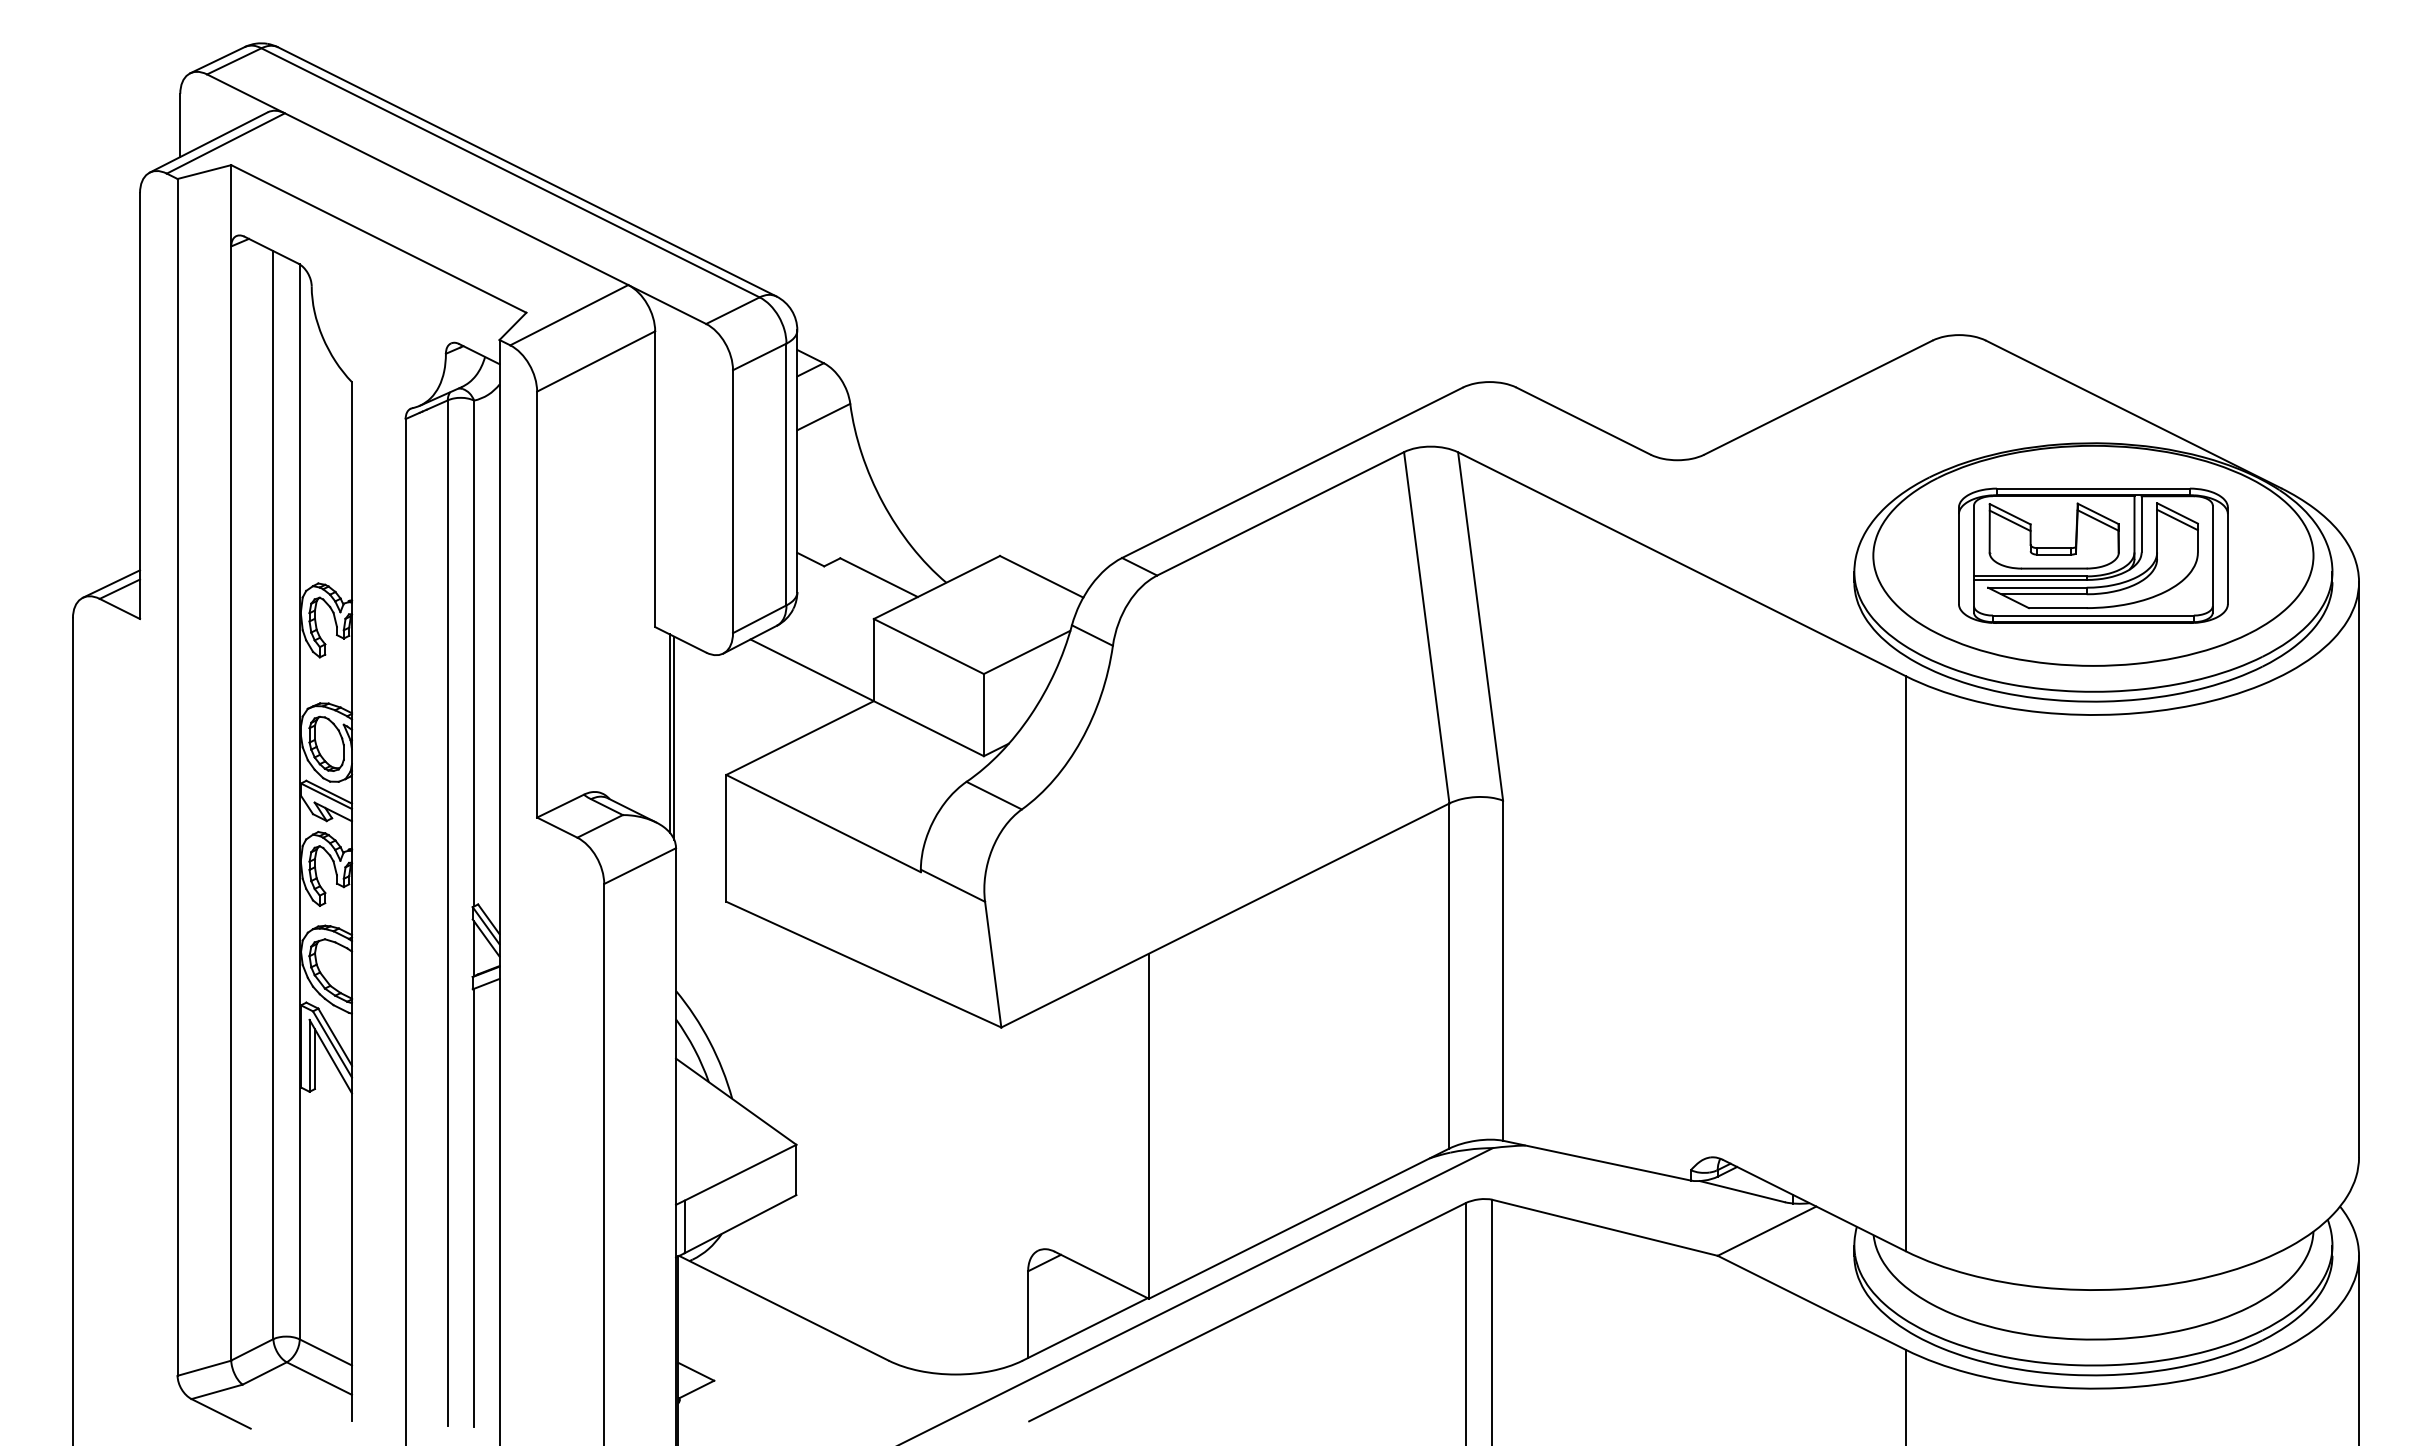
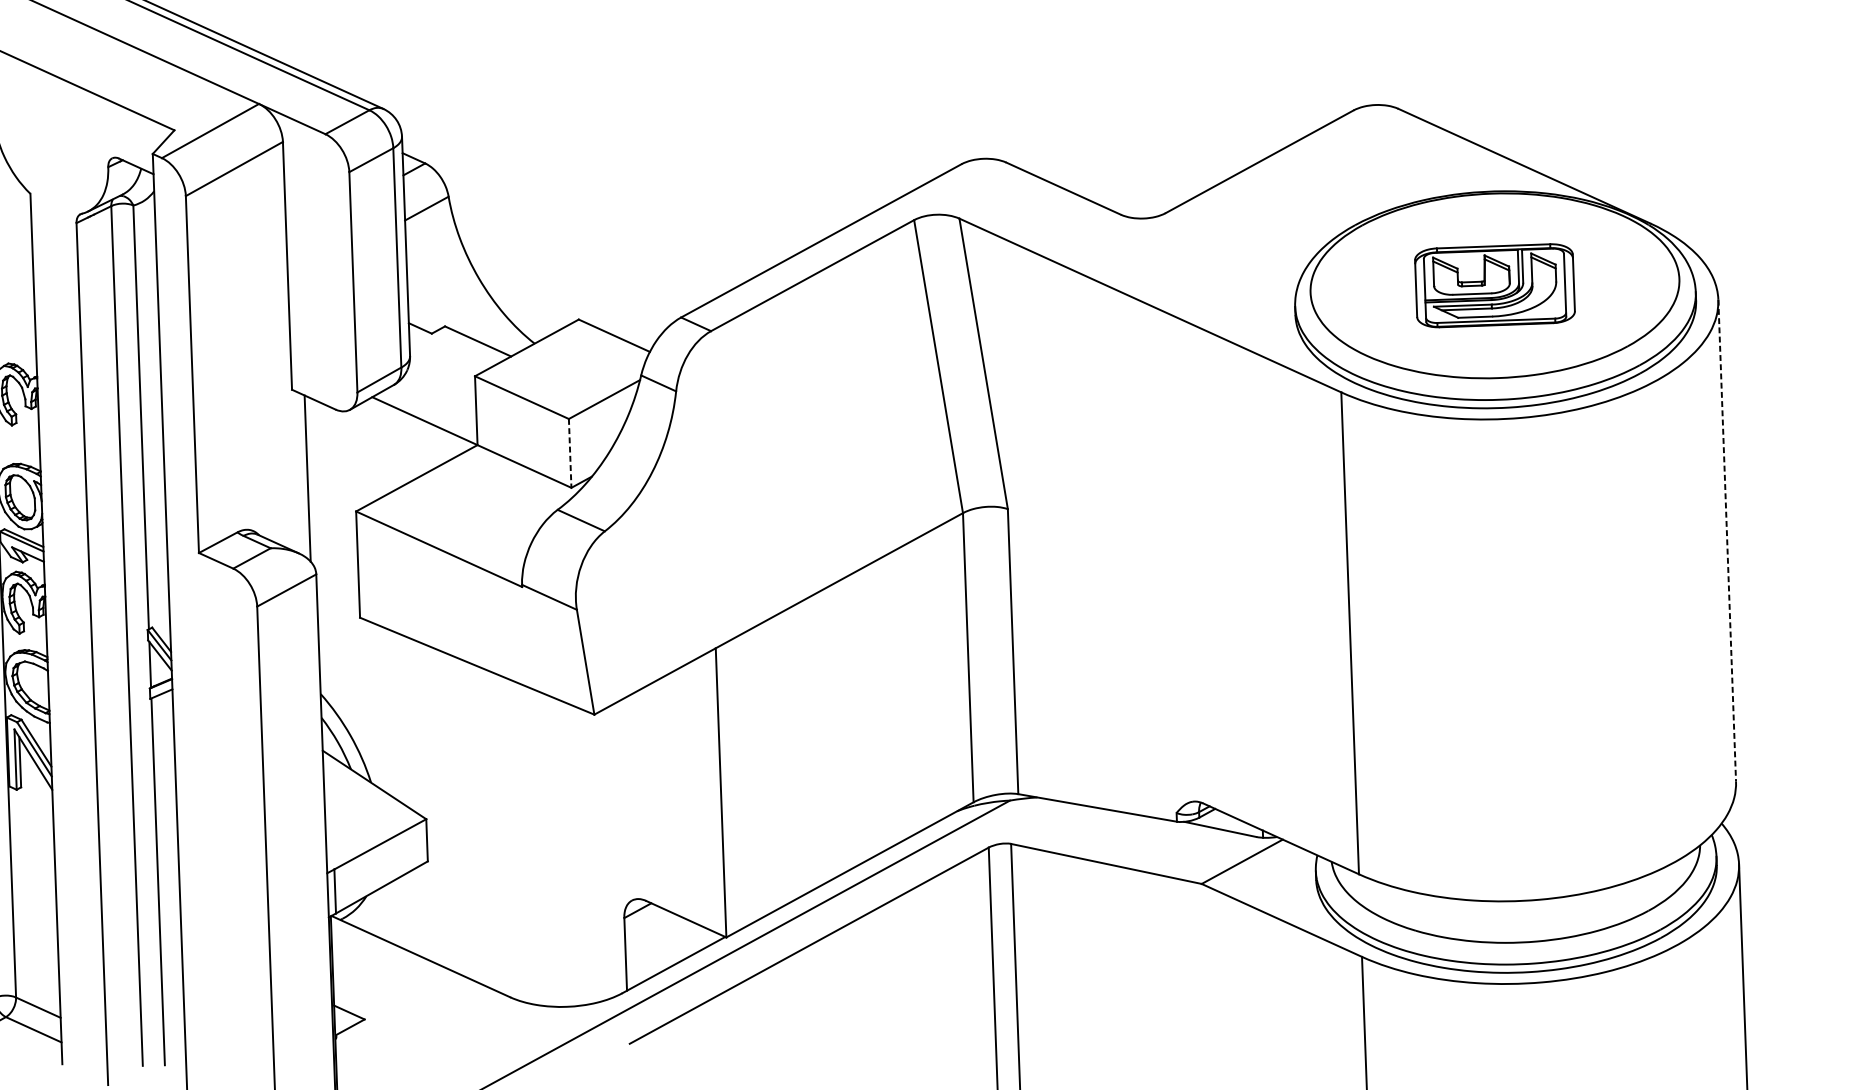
part: (2093, 555) -> (1495, 285), size x0.7
line: (983, 715) -> (569, 453), solid -> dashed
line: (674, 738) -> (311, 482), removed
line: (2359, 869) -> (1727, 540), solid -> dashed

